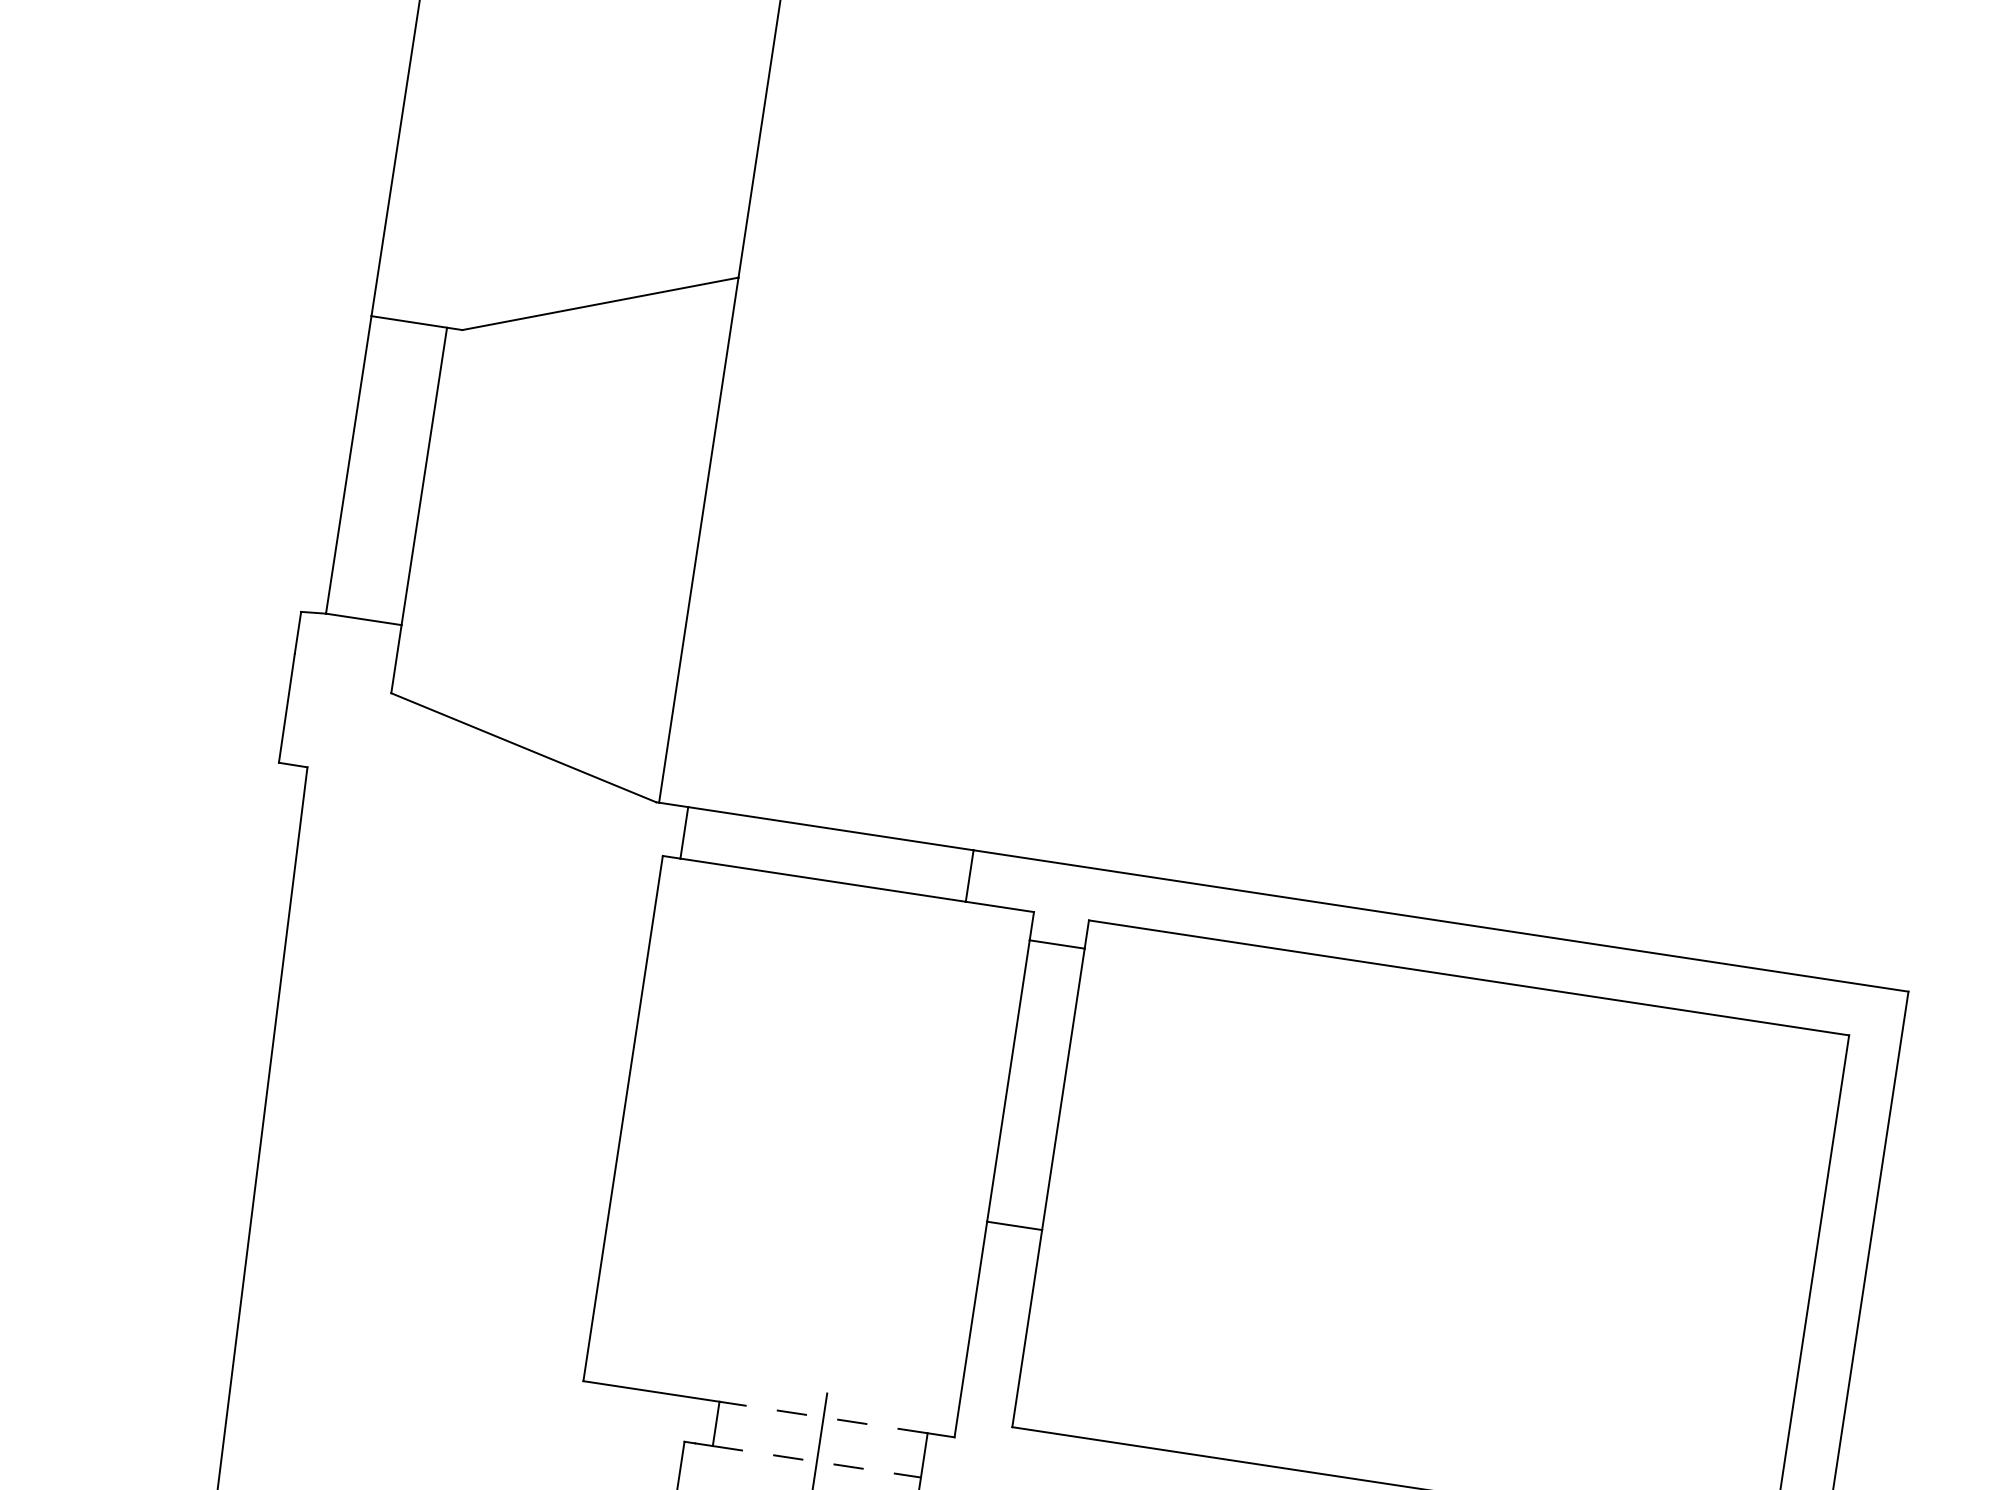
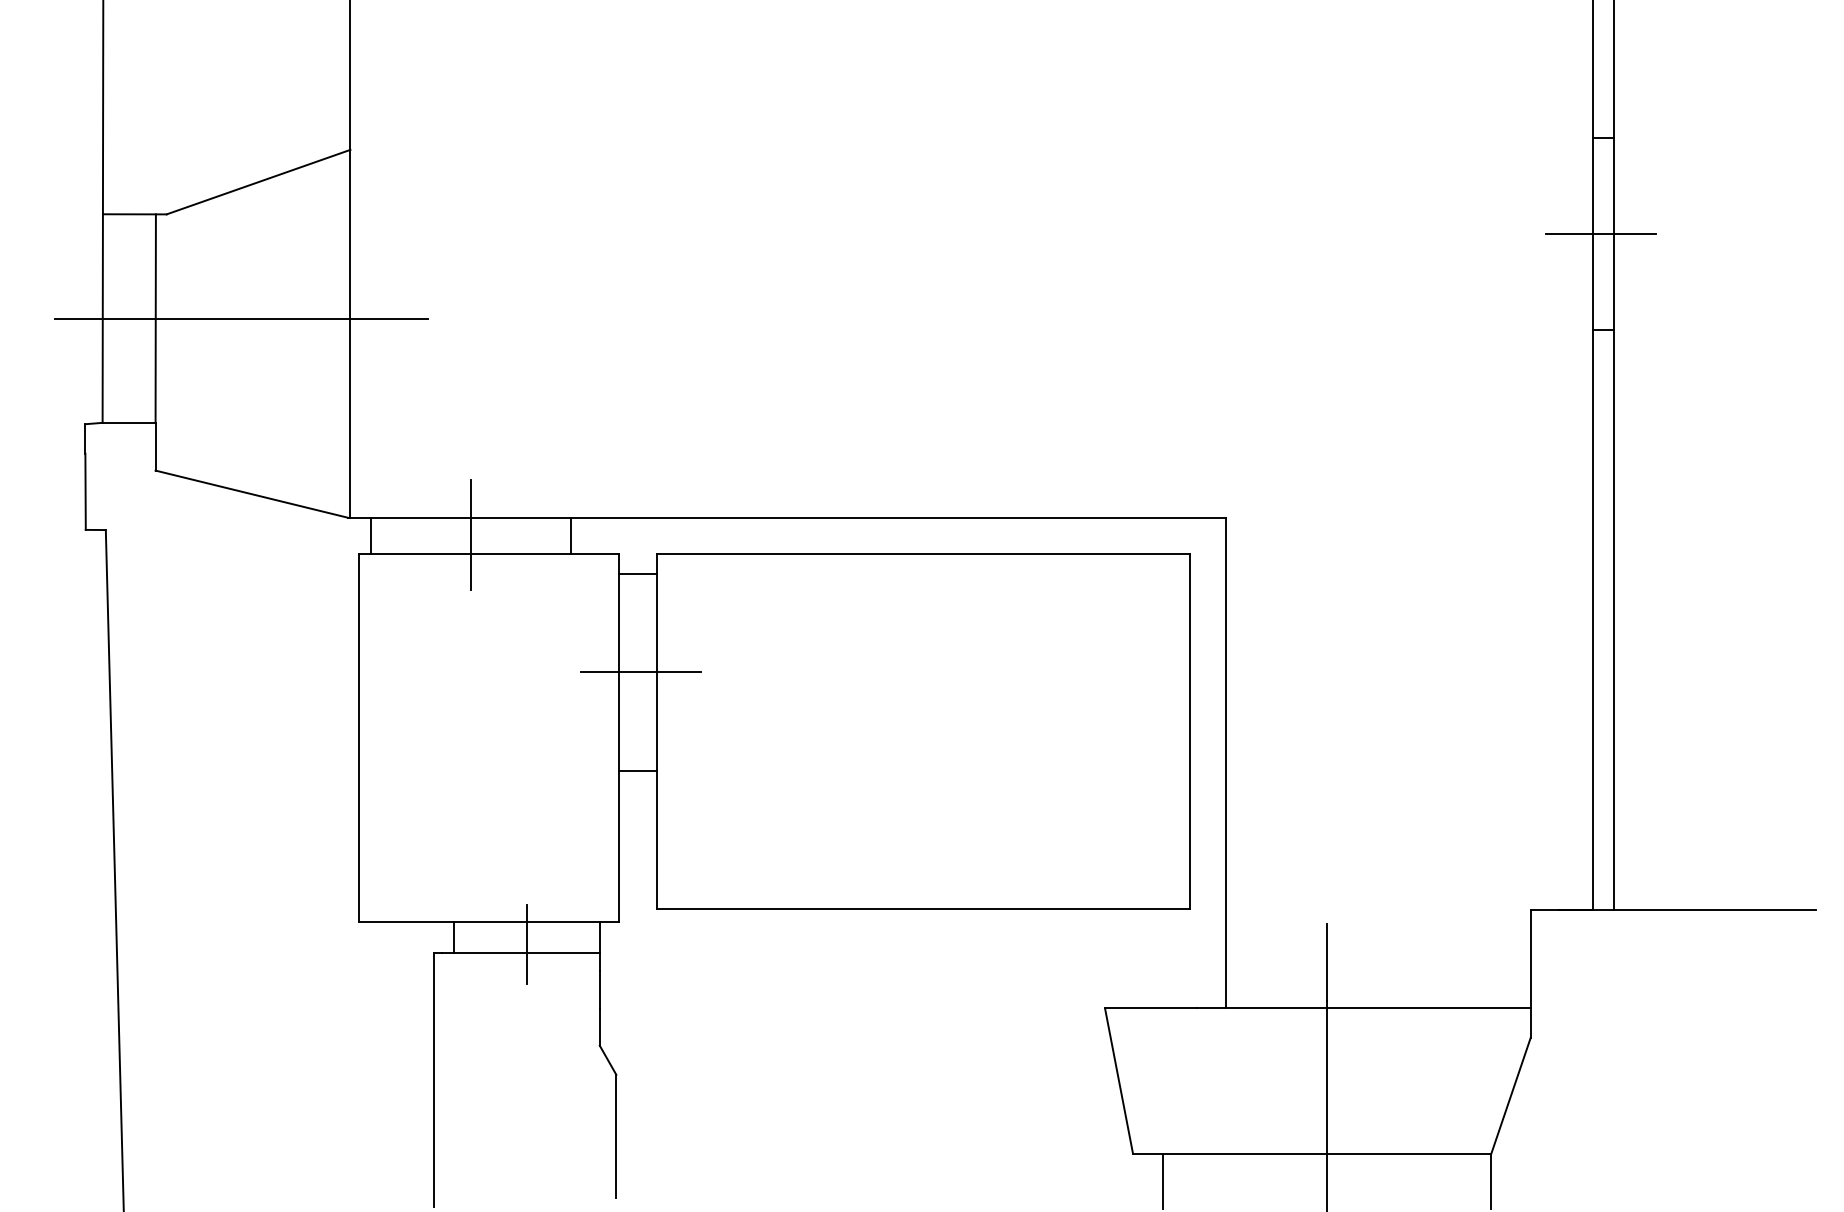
line: (546, 494) -> (241, 318), added
line: (826, 852) -> (470, 534), added
line: (1039, 1085) -> (640, 672), added
line: (823, 1418) -> (526, 922), dashed -> solid
line: (816, 1462) -> (526, 953), dashed -> solid

